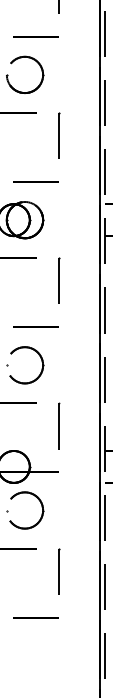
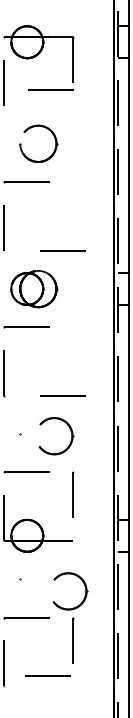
line: (36, 36) -> (50, 89), moved
line: (60, 135) -> (73, 204), removed
line: (36, 181) -> (62, 250), moved
line: (60, 280) -> (73, 349), removed
line: (36, 326) -> (62, 395), moved
part: (40, 372) -> (69, 443), moved
part: (41, 505) -> (84, 586), moved
line: (36, 616) -> (47, 675), moved

